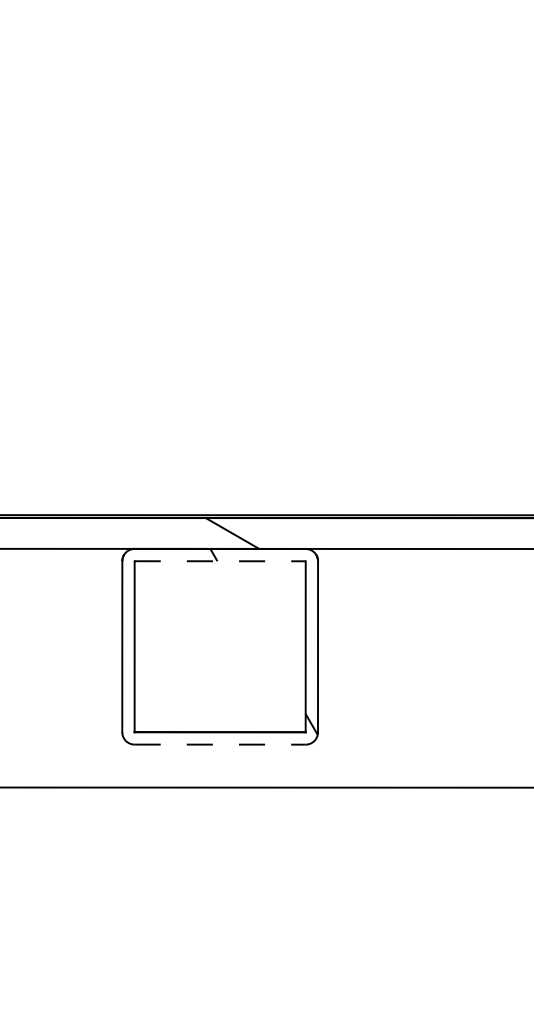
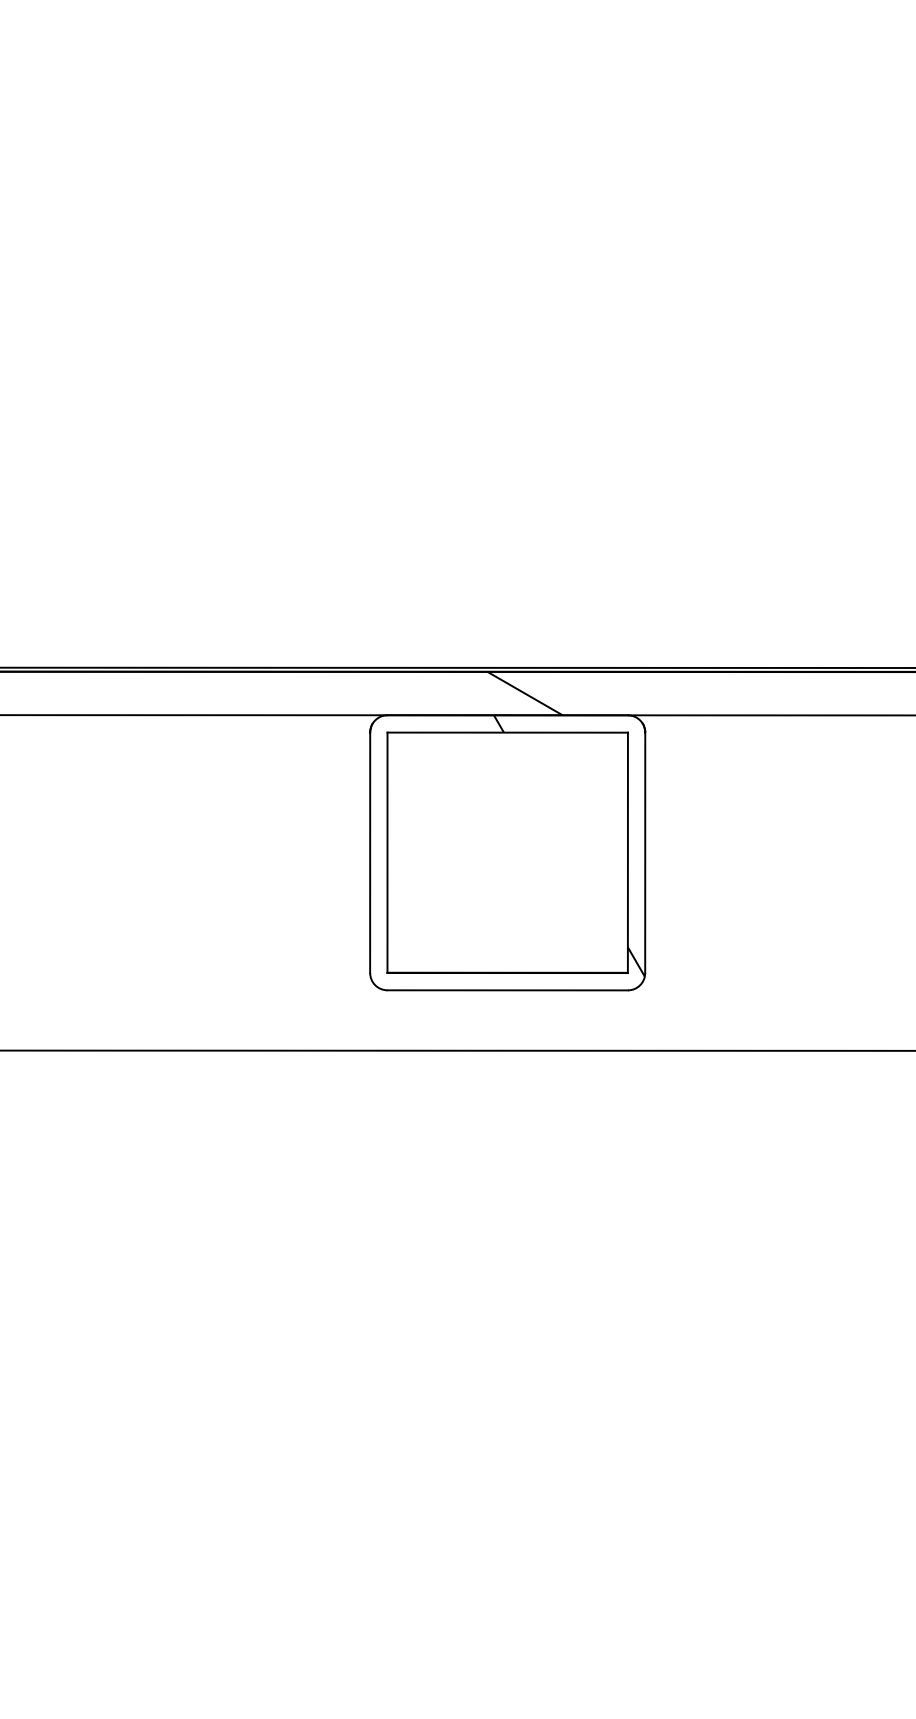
line: (220, 561) -> (508, 732), dashed -> solid
line: (220, 744) -> (508, 990), dashed -> solid

